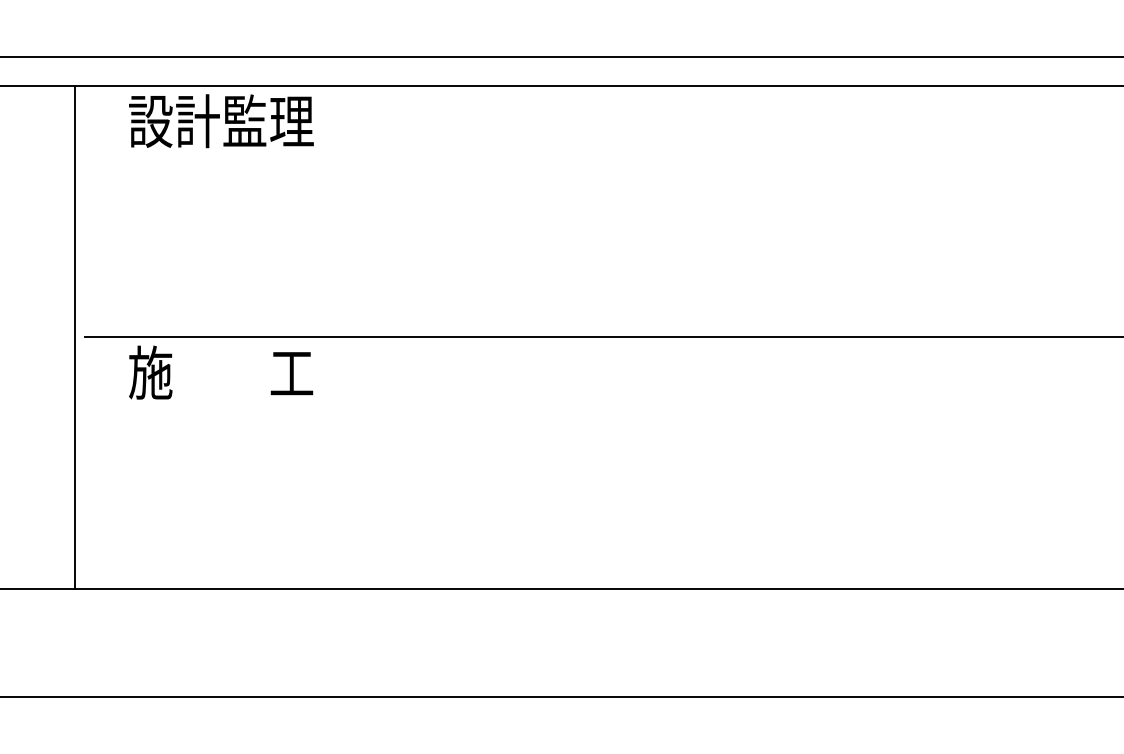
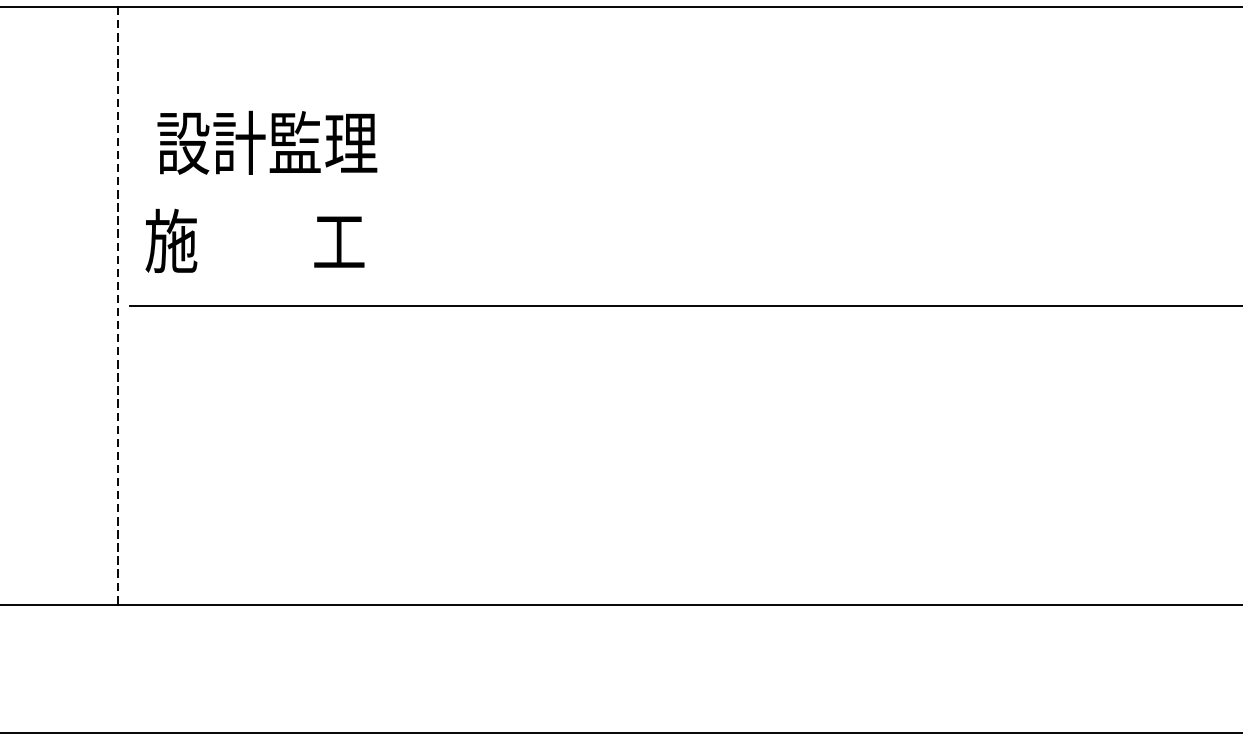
text: (221, 121) -> (267, 143), moved
line: (74, 337) -> (117, 306), solid -> dashed
text: (221, 372) -> (255, 240), moved

